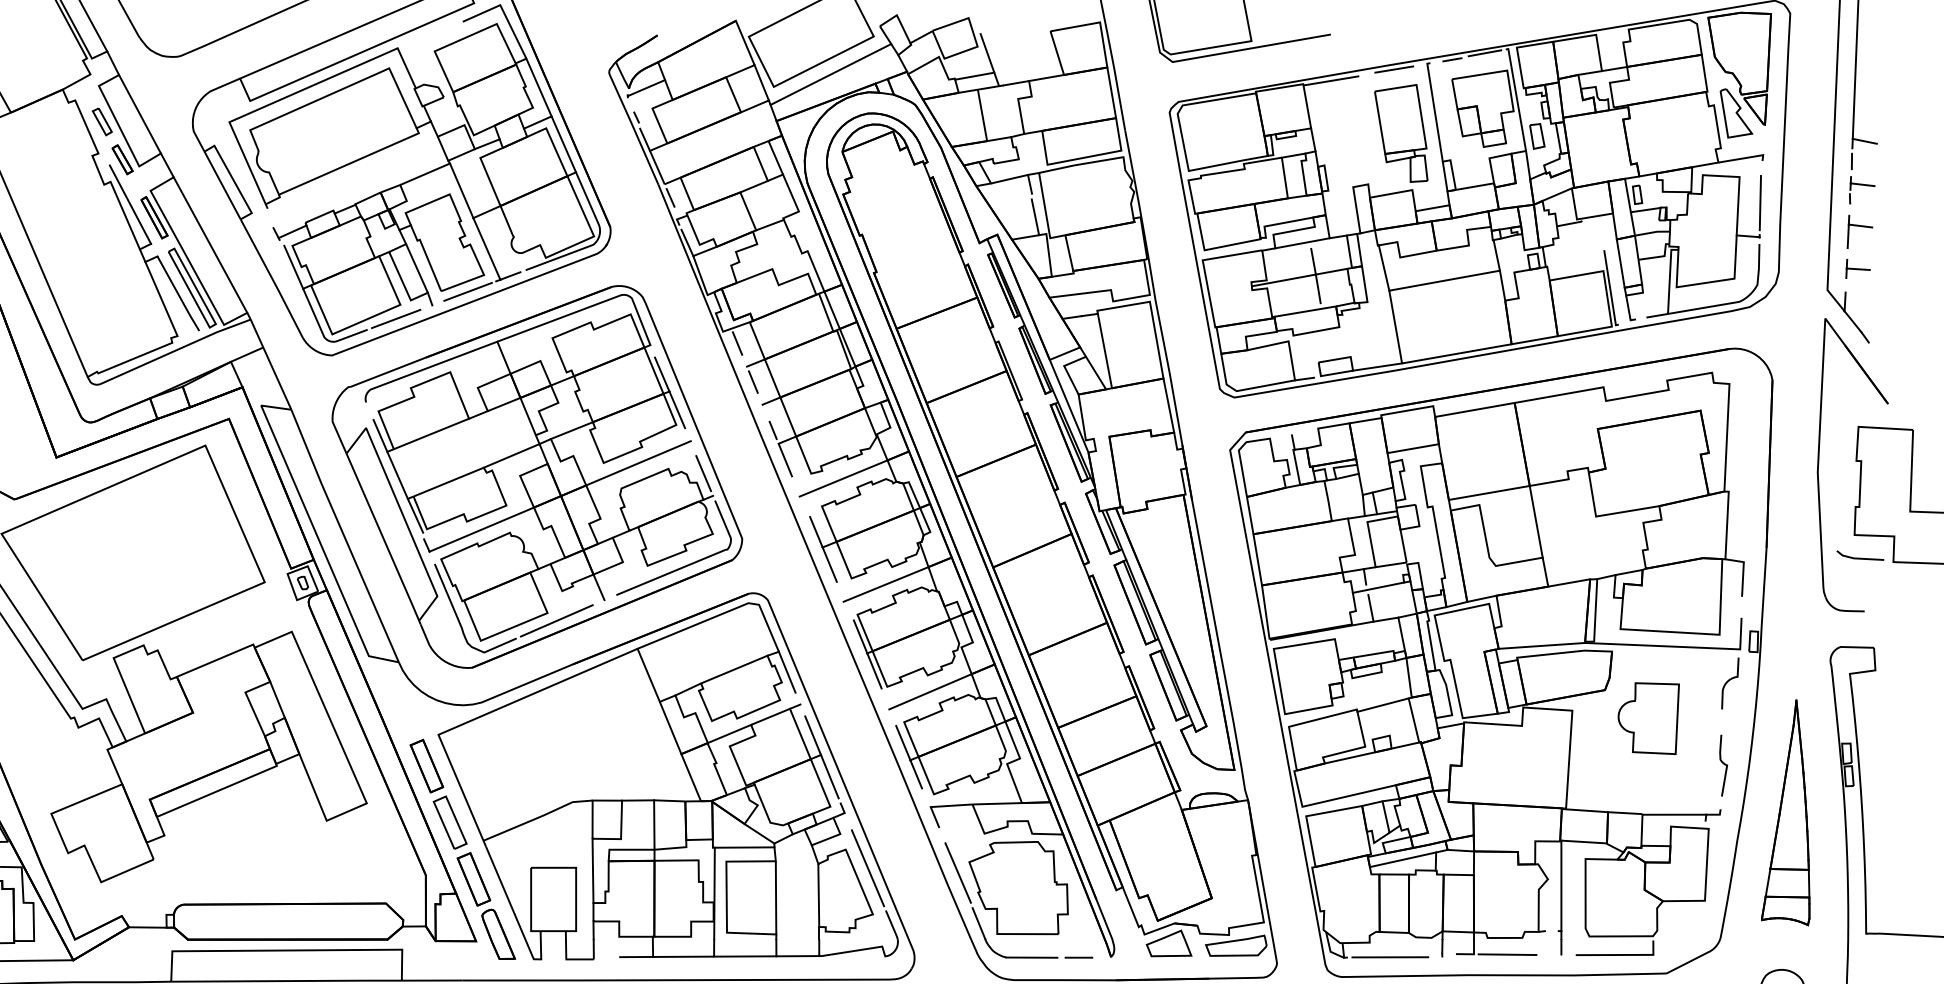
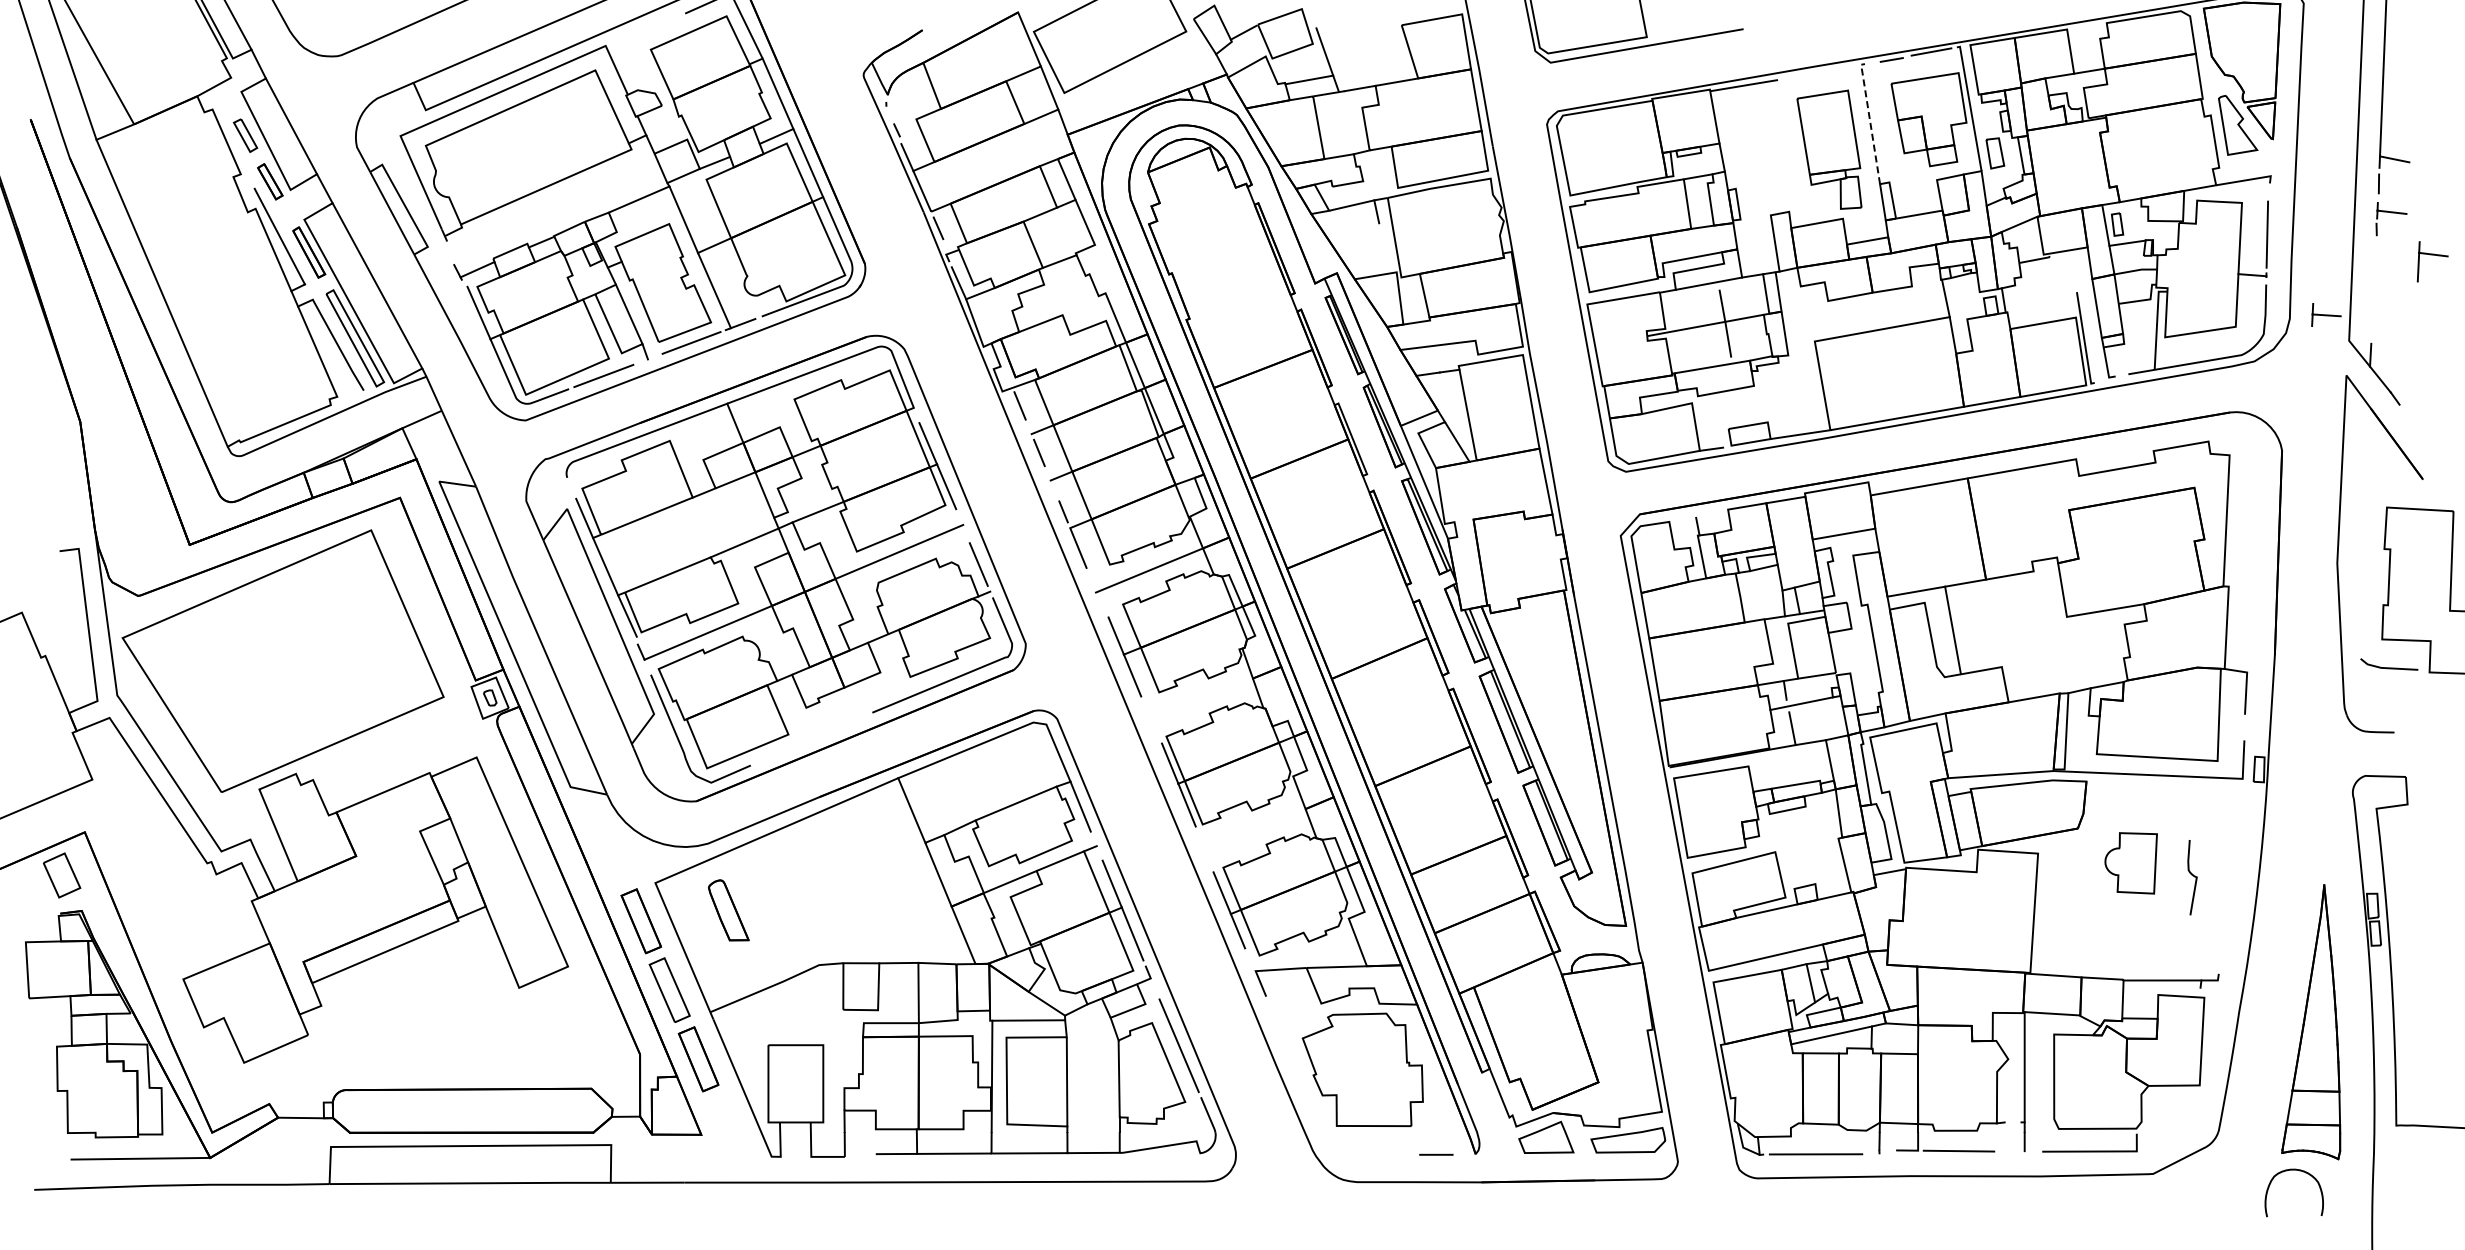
line: (1393, 69) -> (1820, 71), removed
line: (830, 74) -> (1133, 77), removed
line: (646, 88) -> (908, 94), removed
line: (1434, 111) -> (1870, 122), solid -> dashed
line: (1034, 216) -> (1382, 251), removed
part: (1859, 231) -> (2432, 261), moved
line: (1384, 267) -> (1808, 313), removed
part: (1858, 268) -> (2326, 314), moved
line: (1535, 521) -> (1952, 630), moved
line: (885, 584) -> (1200, 699), removed
line: (598, 586) -> (850, 702), removed
line: (556, 621) -> (799, 744), removed
curve: (1728, 681) -> (2228, 818), removed
line: (930, 691) -> (1255, 830), removed
line: (1382, 704) -> (1806, 846), removed
part: (1648, 718) -> (2130, 863), size x0.7
curve: (1724, 764) -> (2193, 876), moved
part: (1785, 813) -> (2311, 1022), moved
line: (592, 870) -> (843, 1048), removed
part: (974, 910) -> (1309, 1097), removed
part: (498, 934) -> (728, 910), moved

